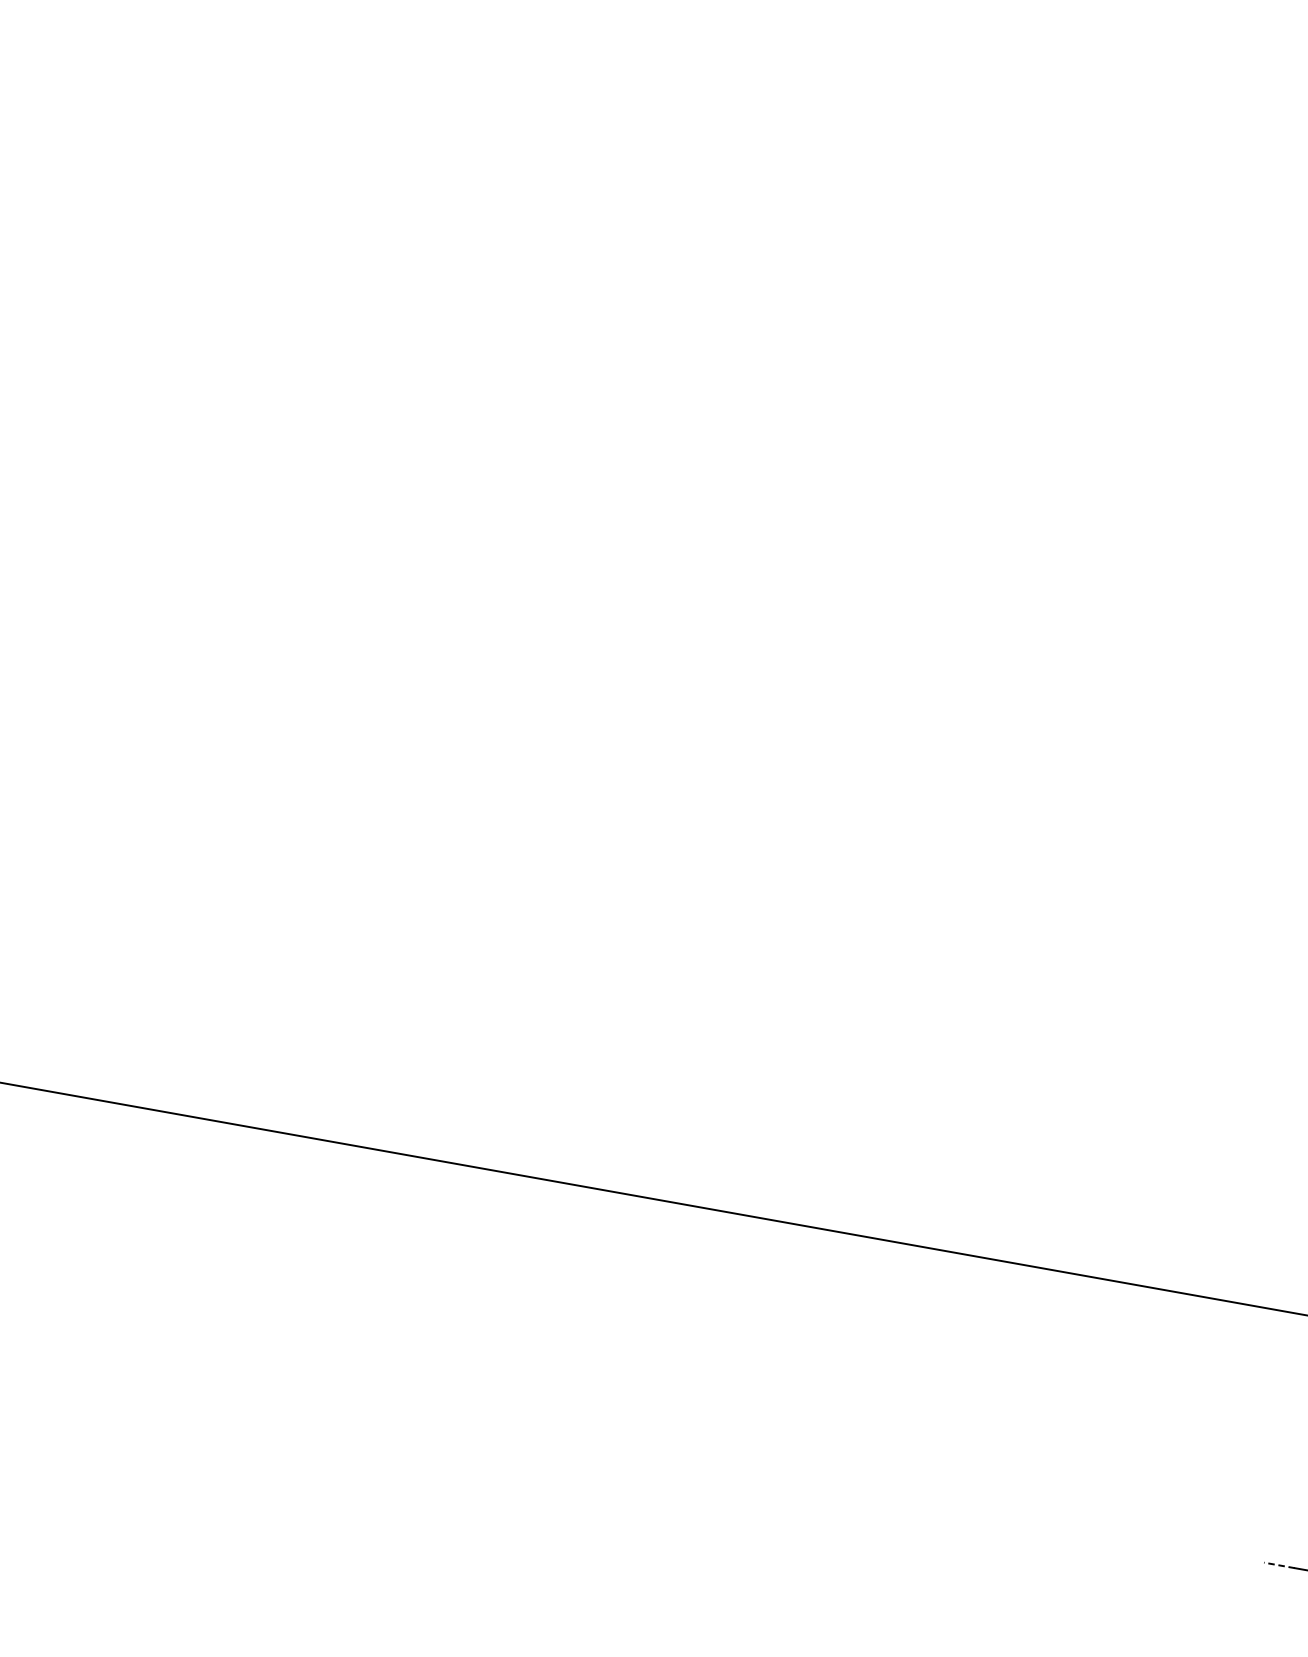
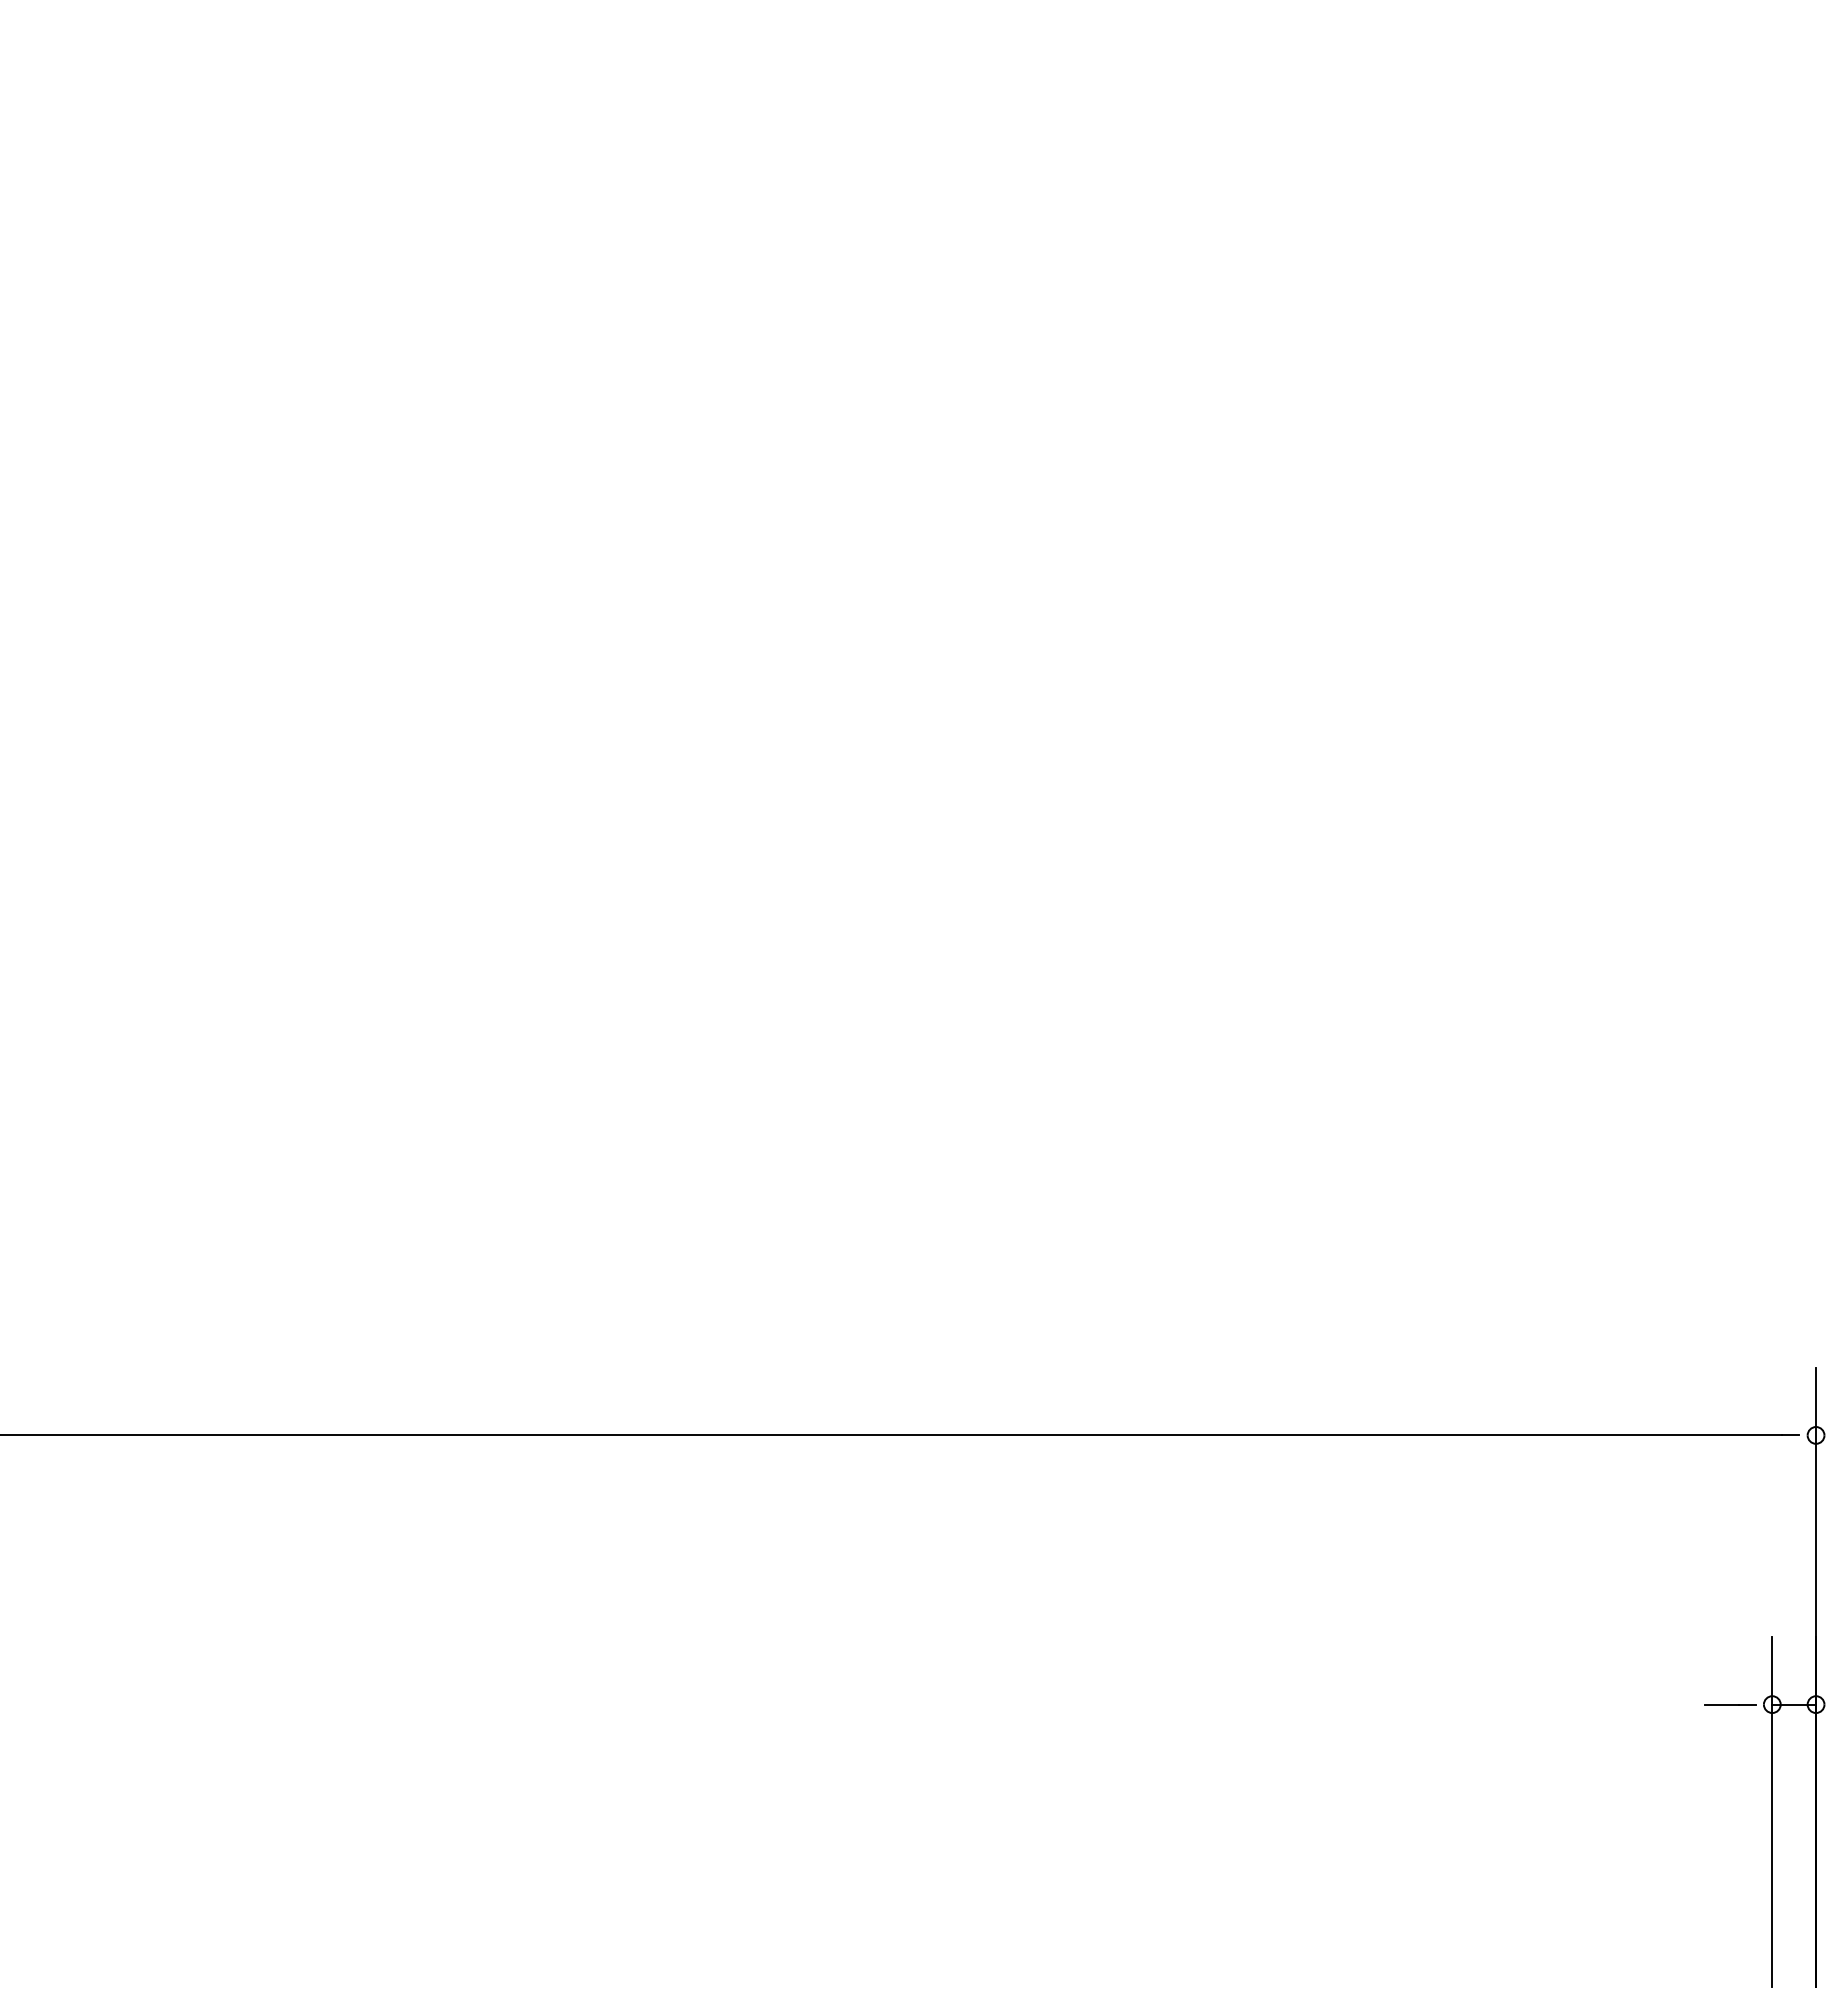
line: (1279, 1565) -> (1721, 1704), dashed -> solid

